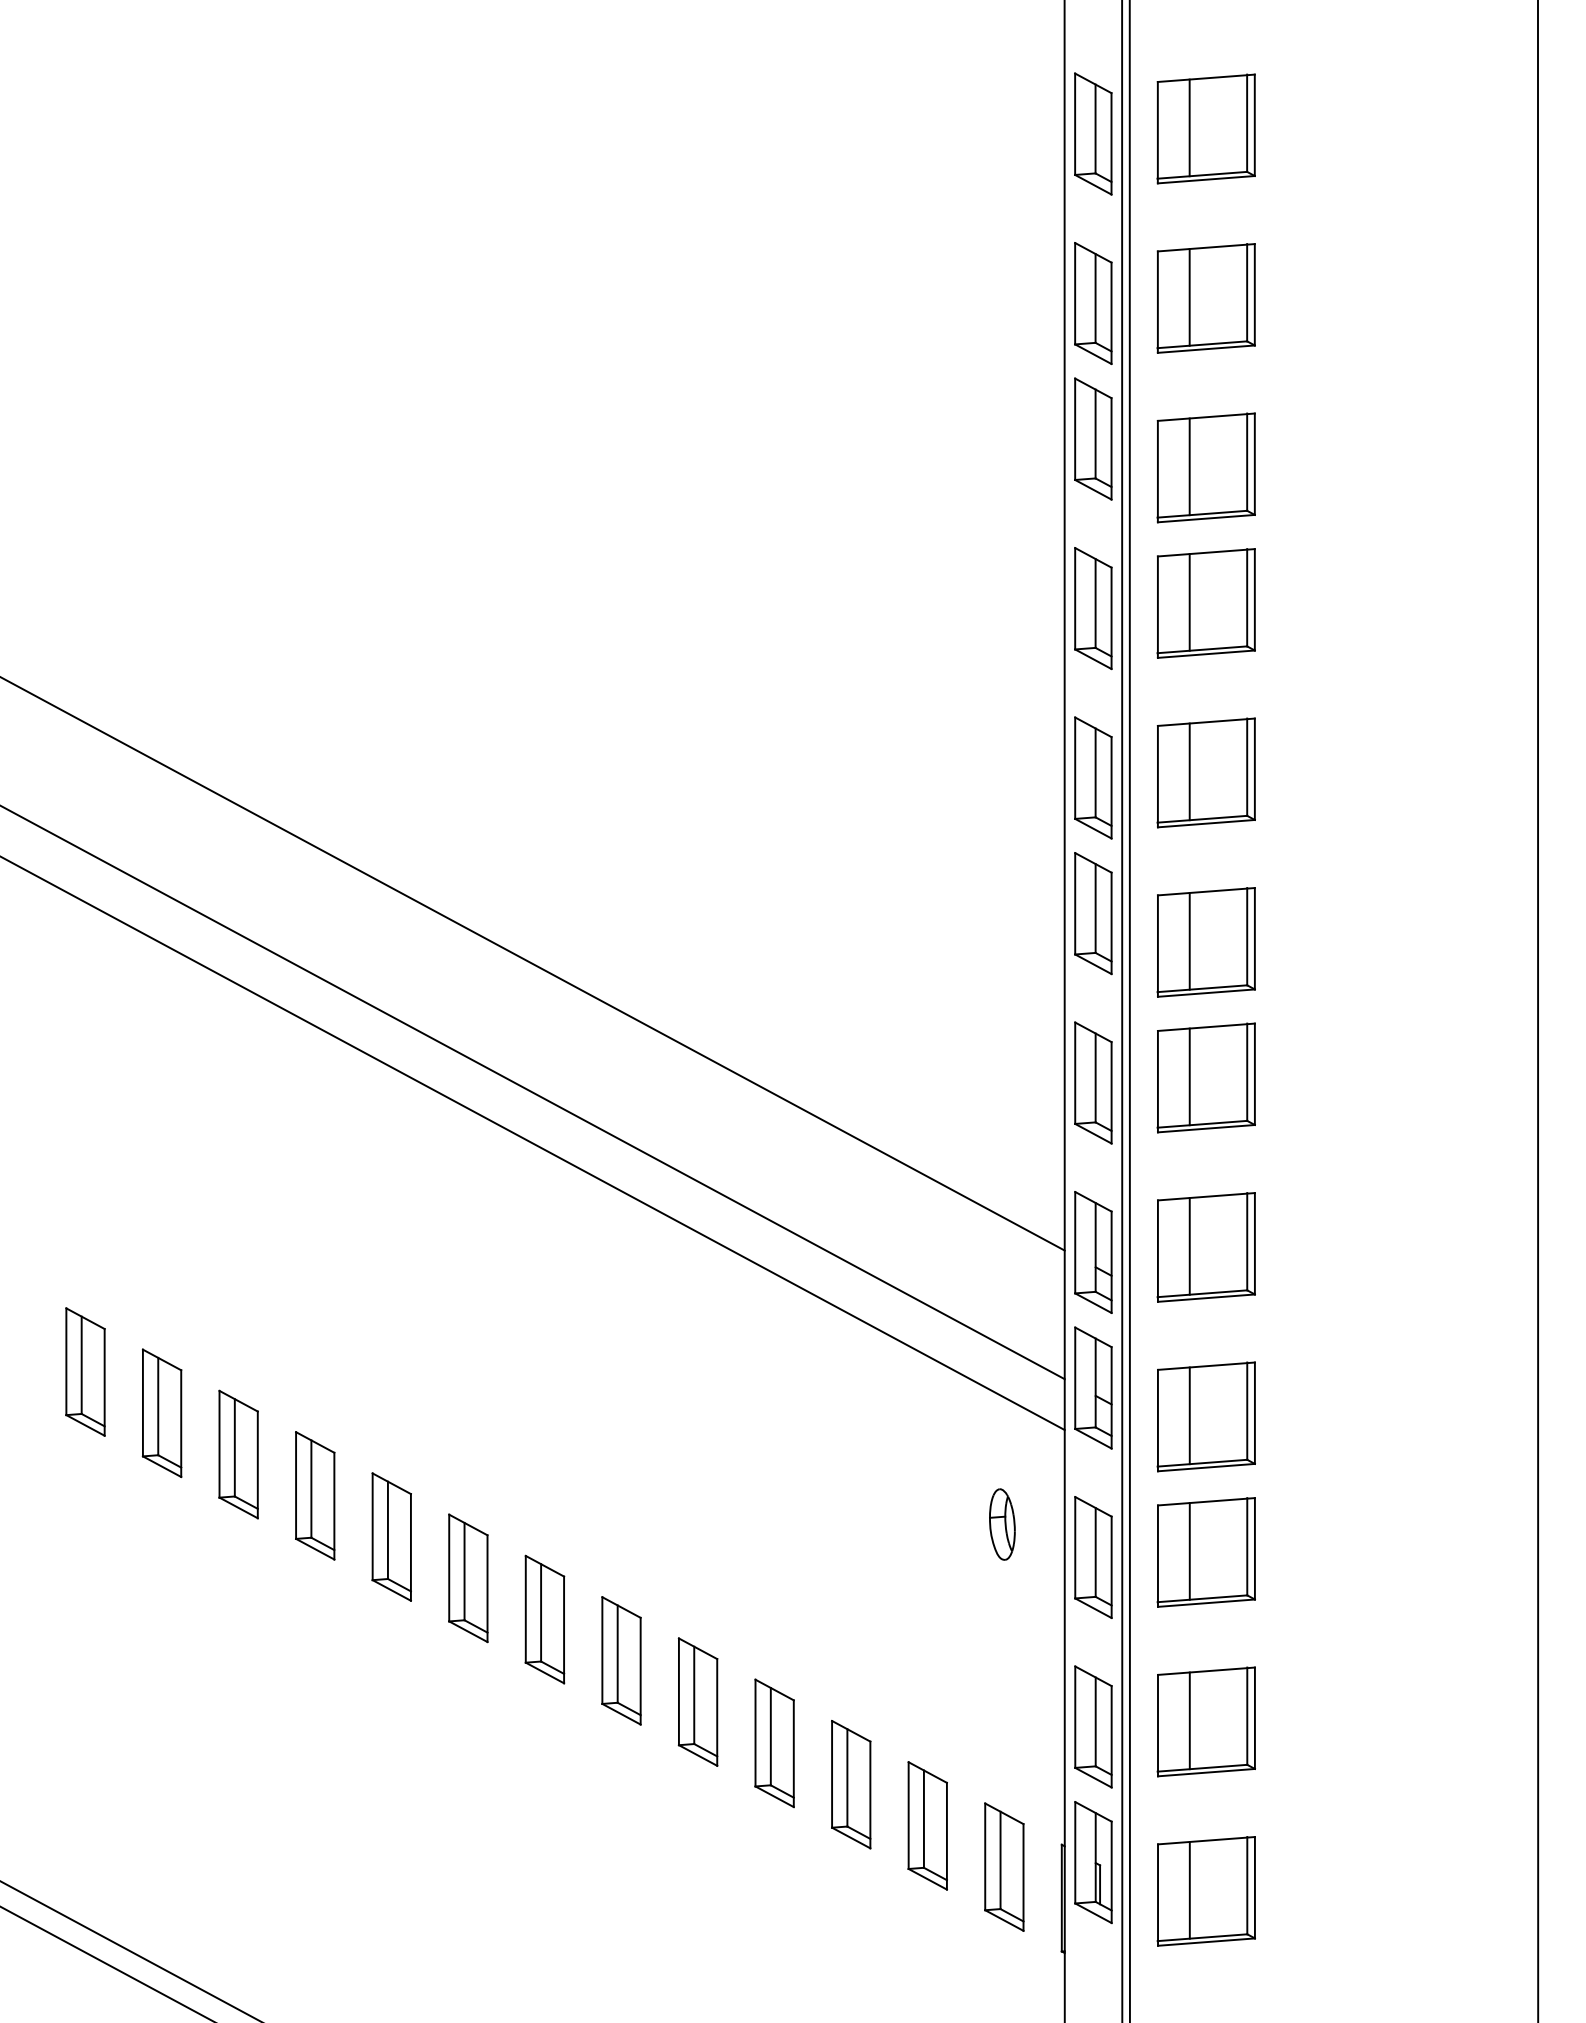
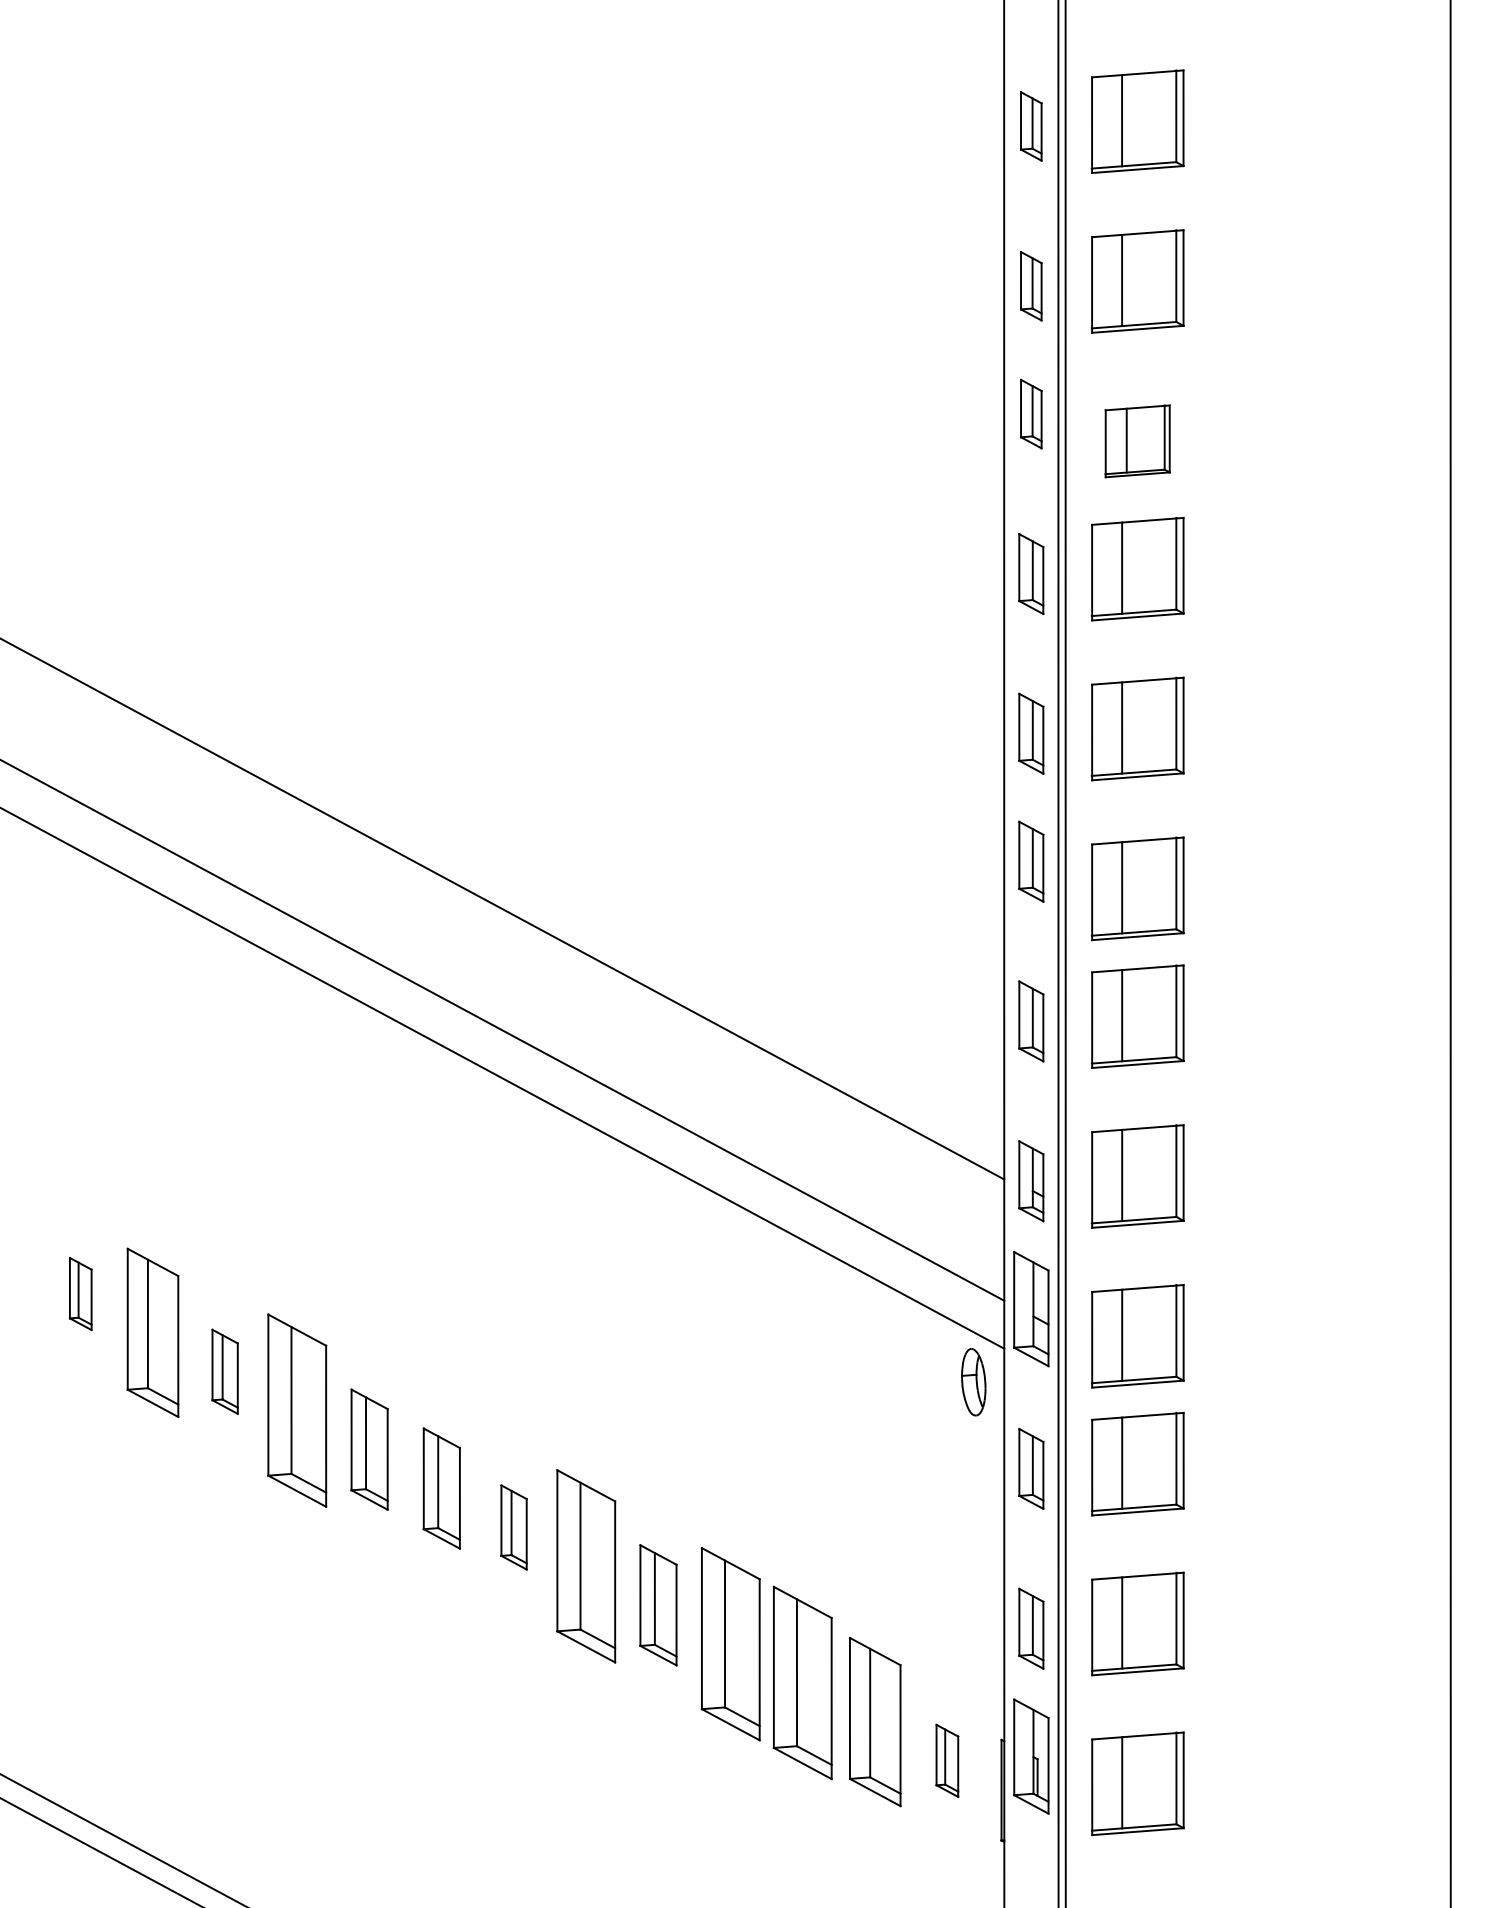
part: (1093, 133) -> (1031, 125), size x0.6
part: (1093, 303) -> (1031, 286), size x0.6
part: (1093, 438) -> (1031, 413), size x0.6
part: (1205, 467) -> (1137, 440), size x0.7
part: (1093, 608) -> (1031, 573), size x0.7
part: (1093, 777) -> (1031, 733), size x0.7
part: (1093, 913) -> (1031, 861), size x0.7
part: (1093, 1082) -> (1031, 1020), size x0.7
part: (1093, 1252) -> (1031, 1181), size x0.7
part: (85, 1371) -> (80, 1293), size x0.6
part: (161, 1413) -> (152, 1333), size x1.4
part: (238, 1454) -> (225, 1371), size x0.7
part: (315, 1495) -> (297, 1410), size x1.6
part: (1002, 1524) -> (973, 1382), moved
part: (1093, 1557) -> (1031, 1468), size x0.7
part: (544, 1619) -> (513, 1527), size x0.7
part: (621, 1660) -> (586, 1566), size x1.6
part: (1093, 1726) -> (1031, 1628), size x0.7
part: (774, 1743) -> (730, 1644), size x1.6
part: (851, 1784) -> (803, 1683), size x1.6
part: (927, 1825) -> (874, 1721), size x1.4
part: (1004, 1866) -> (947, 1760), size x0.6

